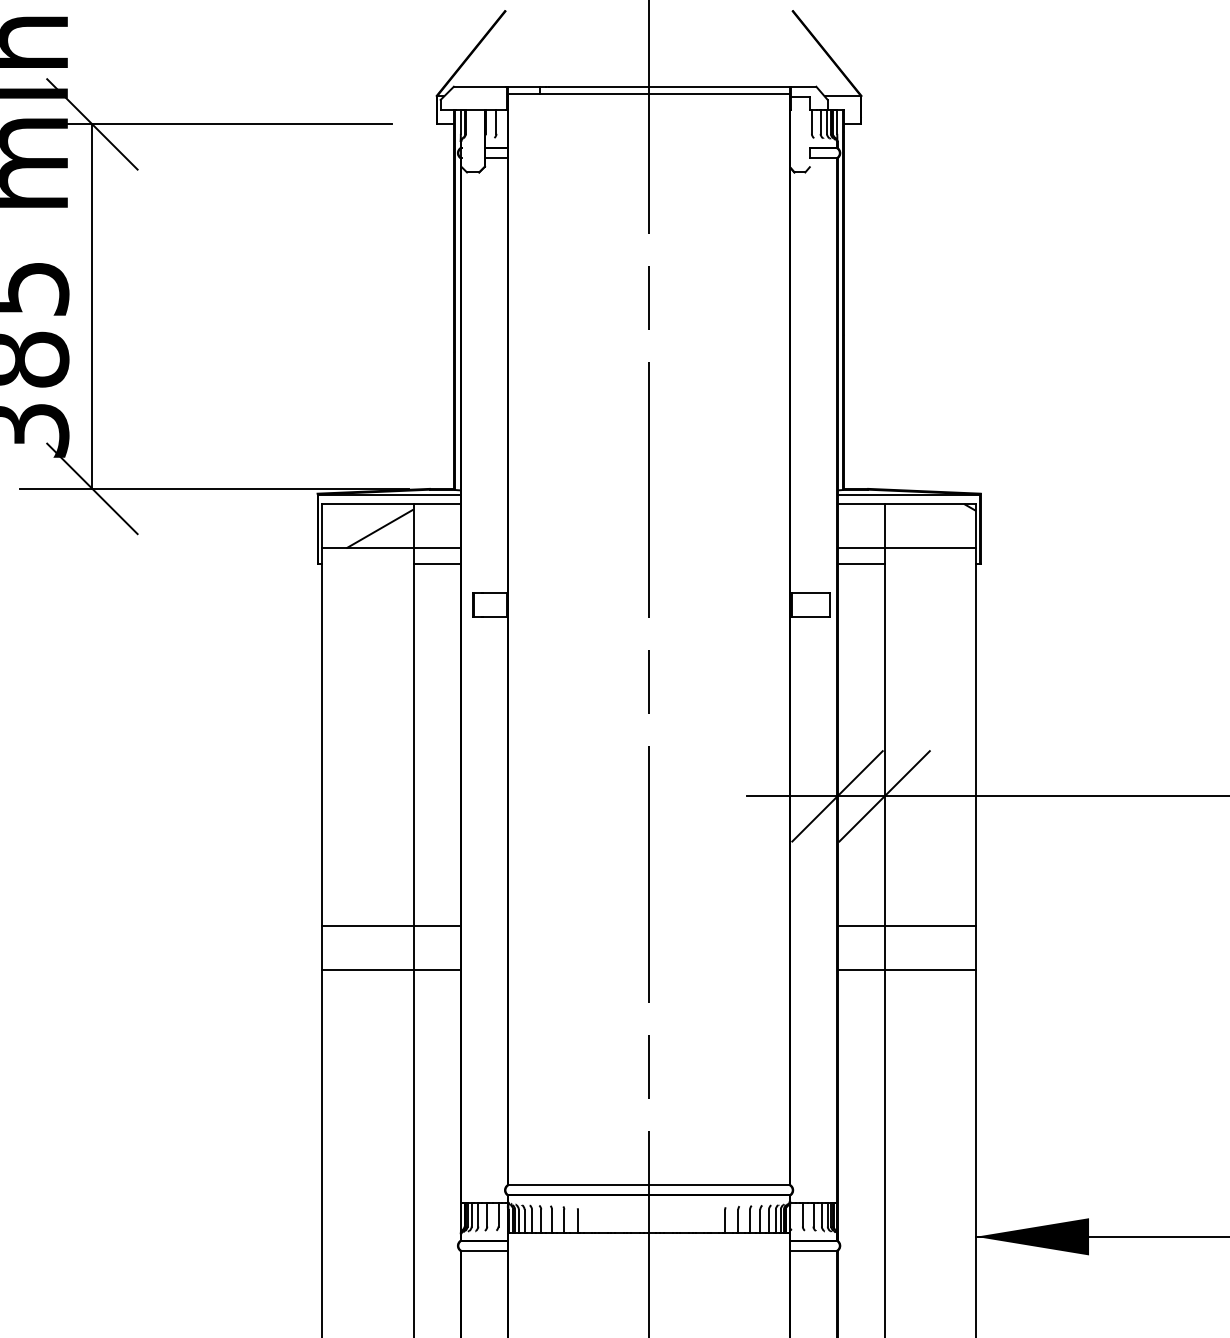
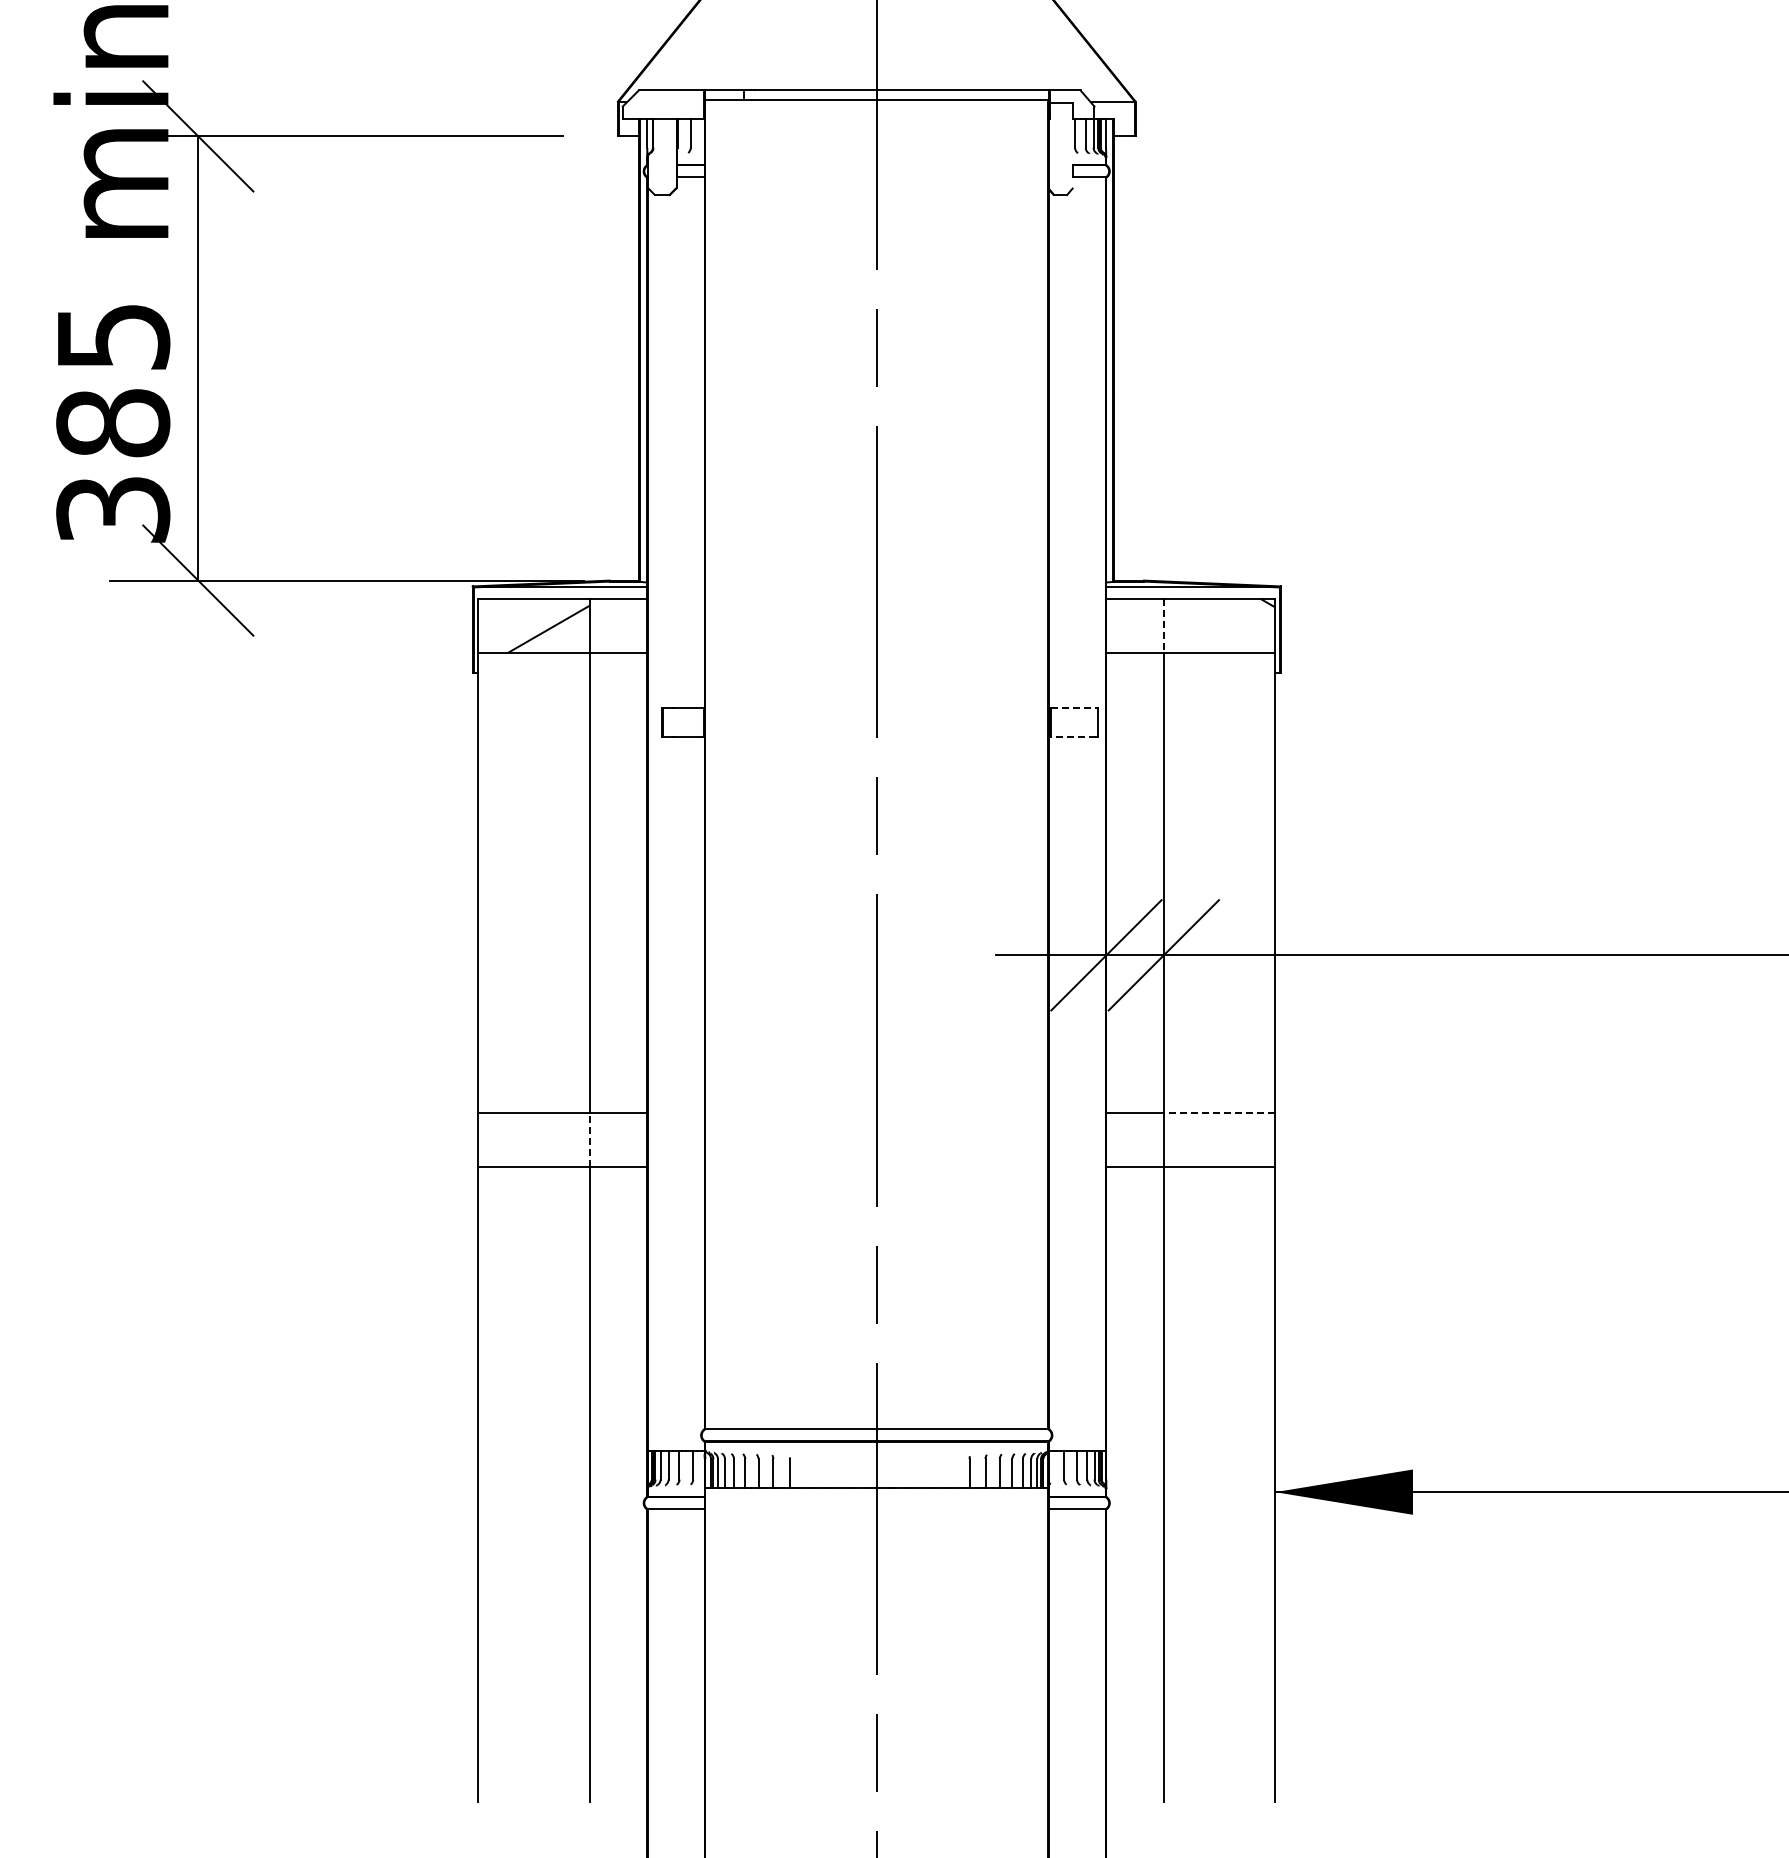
line: (884, 526) -> (1163, 626), solid -> dashed
line: (437, 564) -> (618, 672), removed
line: (860, 564) -> (1134, 672), removed
line: (811, 593) -> (1074, 708), solid -> dashed
line: (810, 616) -> (1073, 736), solid -> dashed
line: (930, 926) -> (1219, 1113), solid -> dashed
line: (413, 948) -> (589, 1140), solid -> dashed

